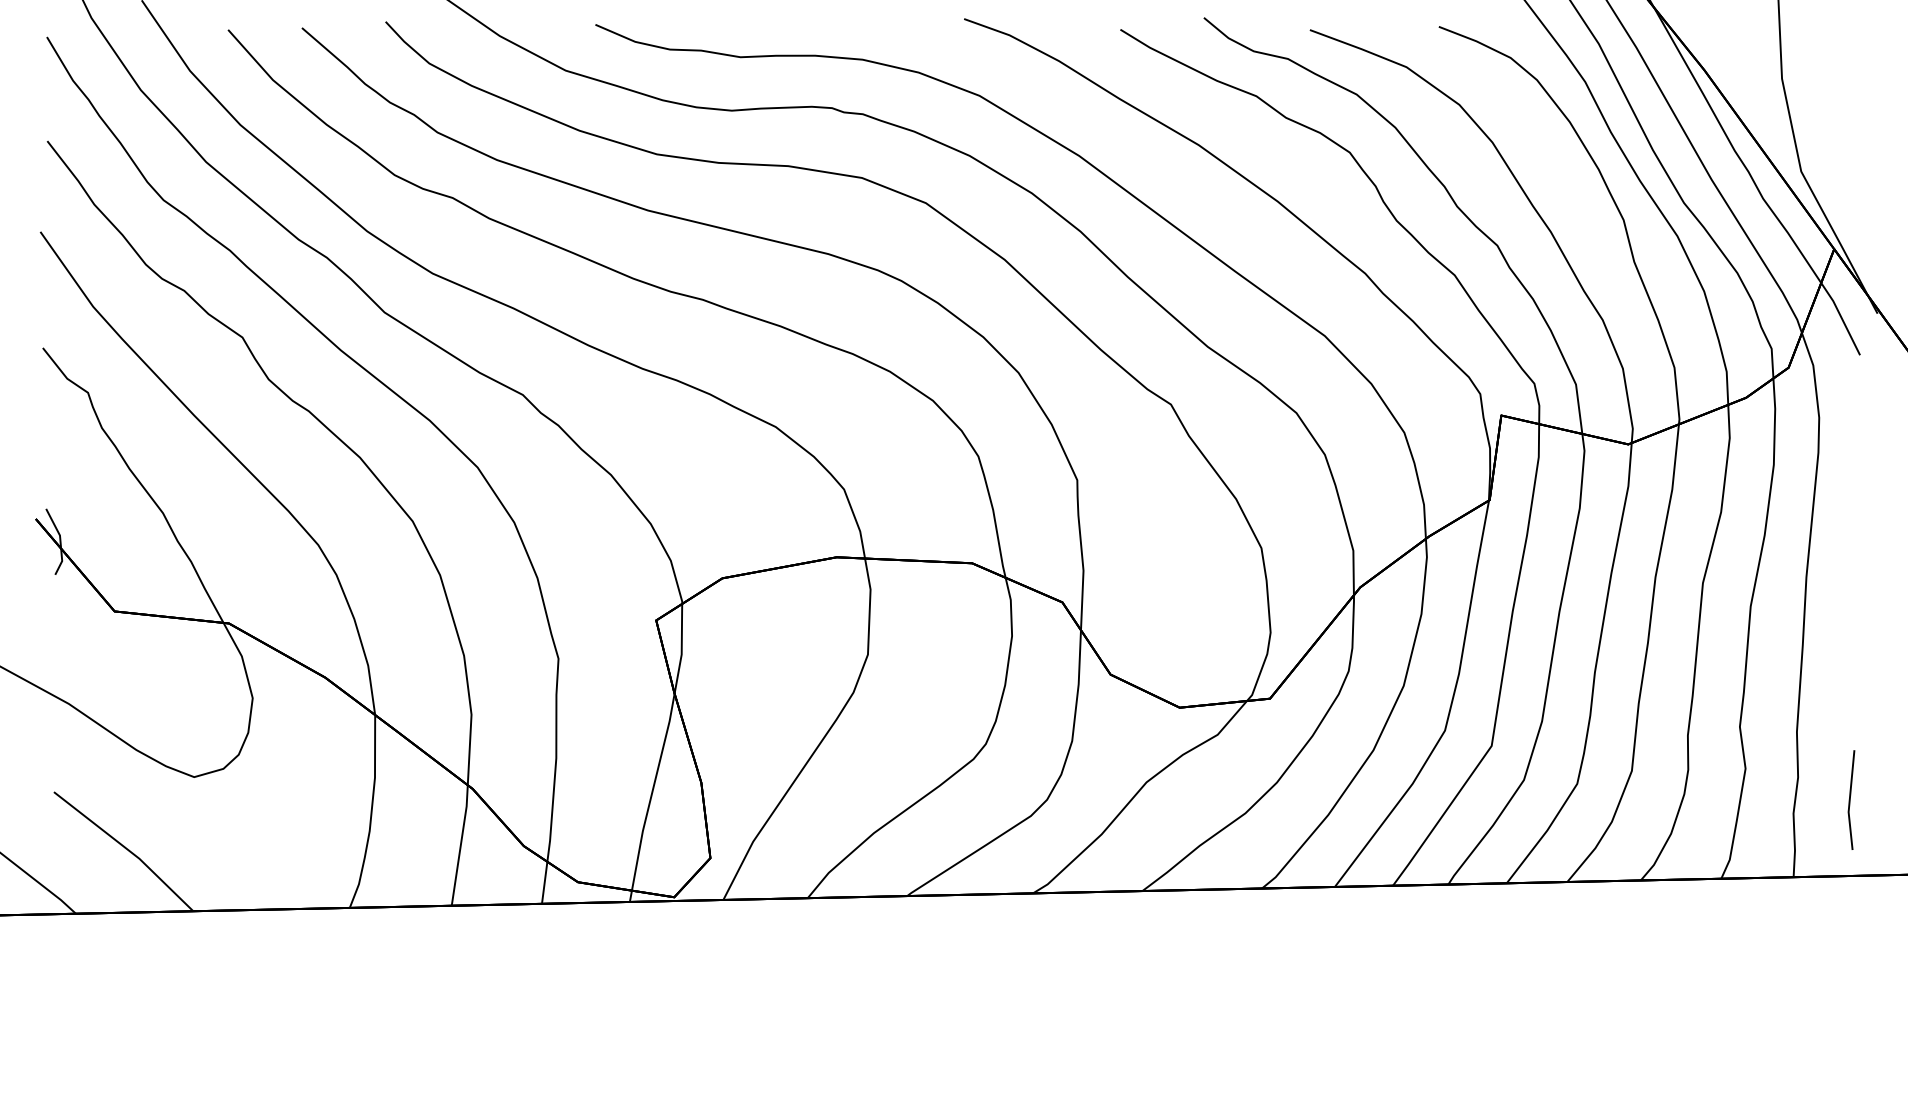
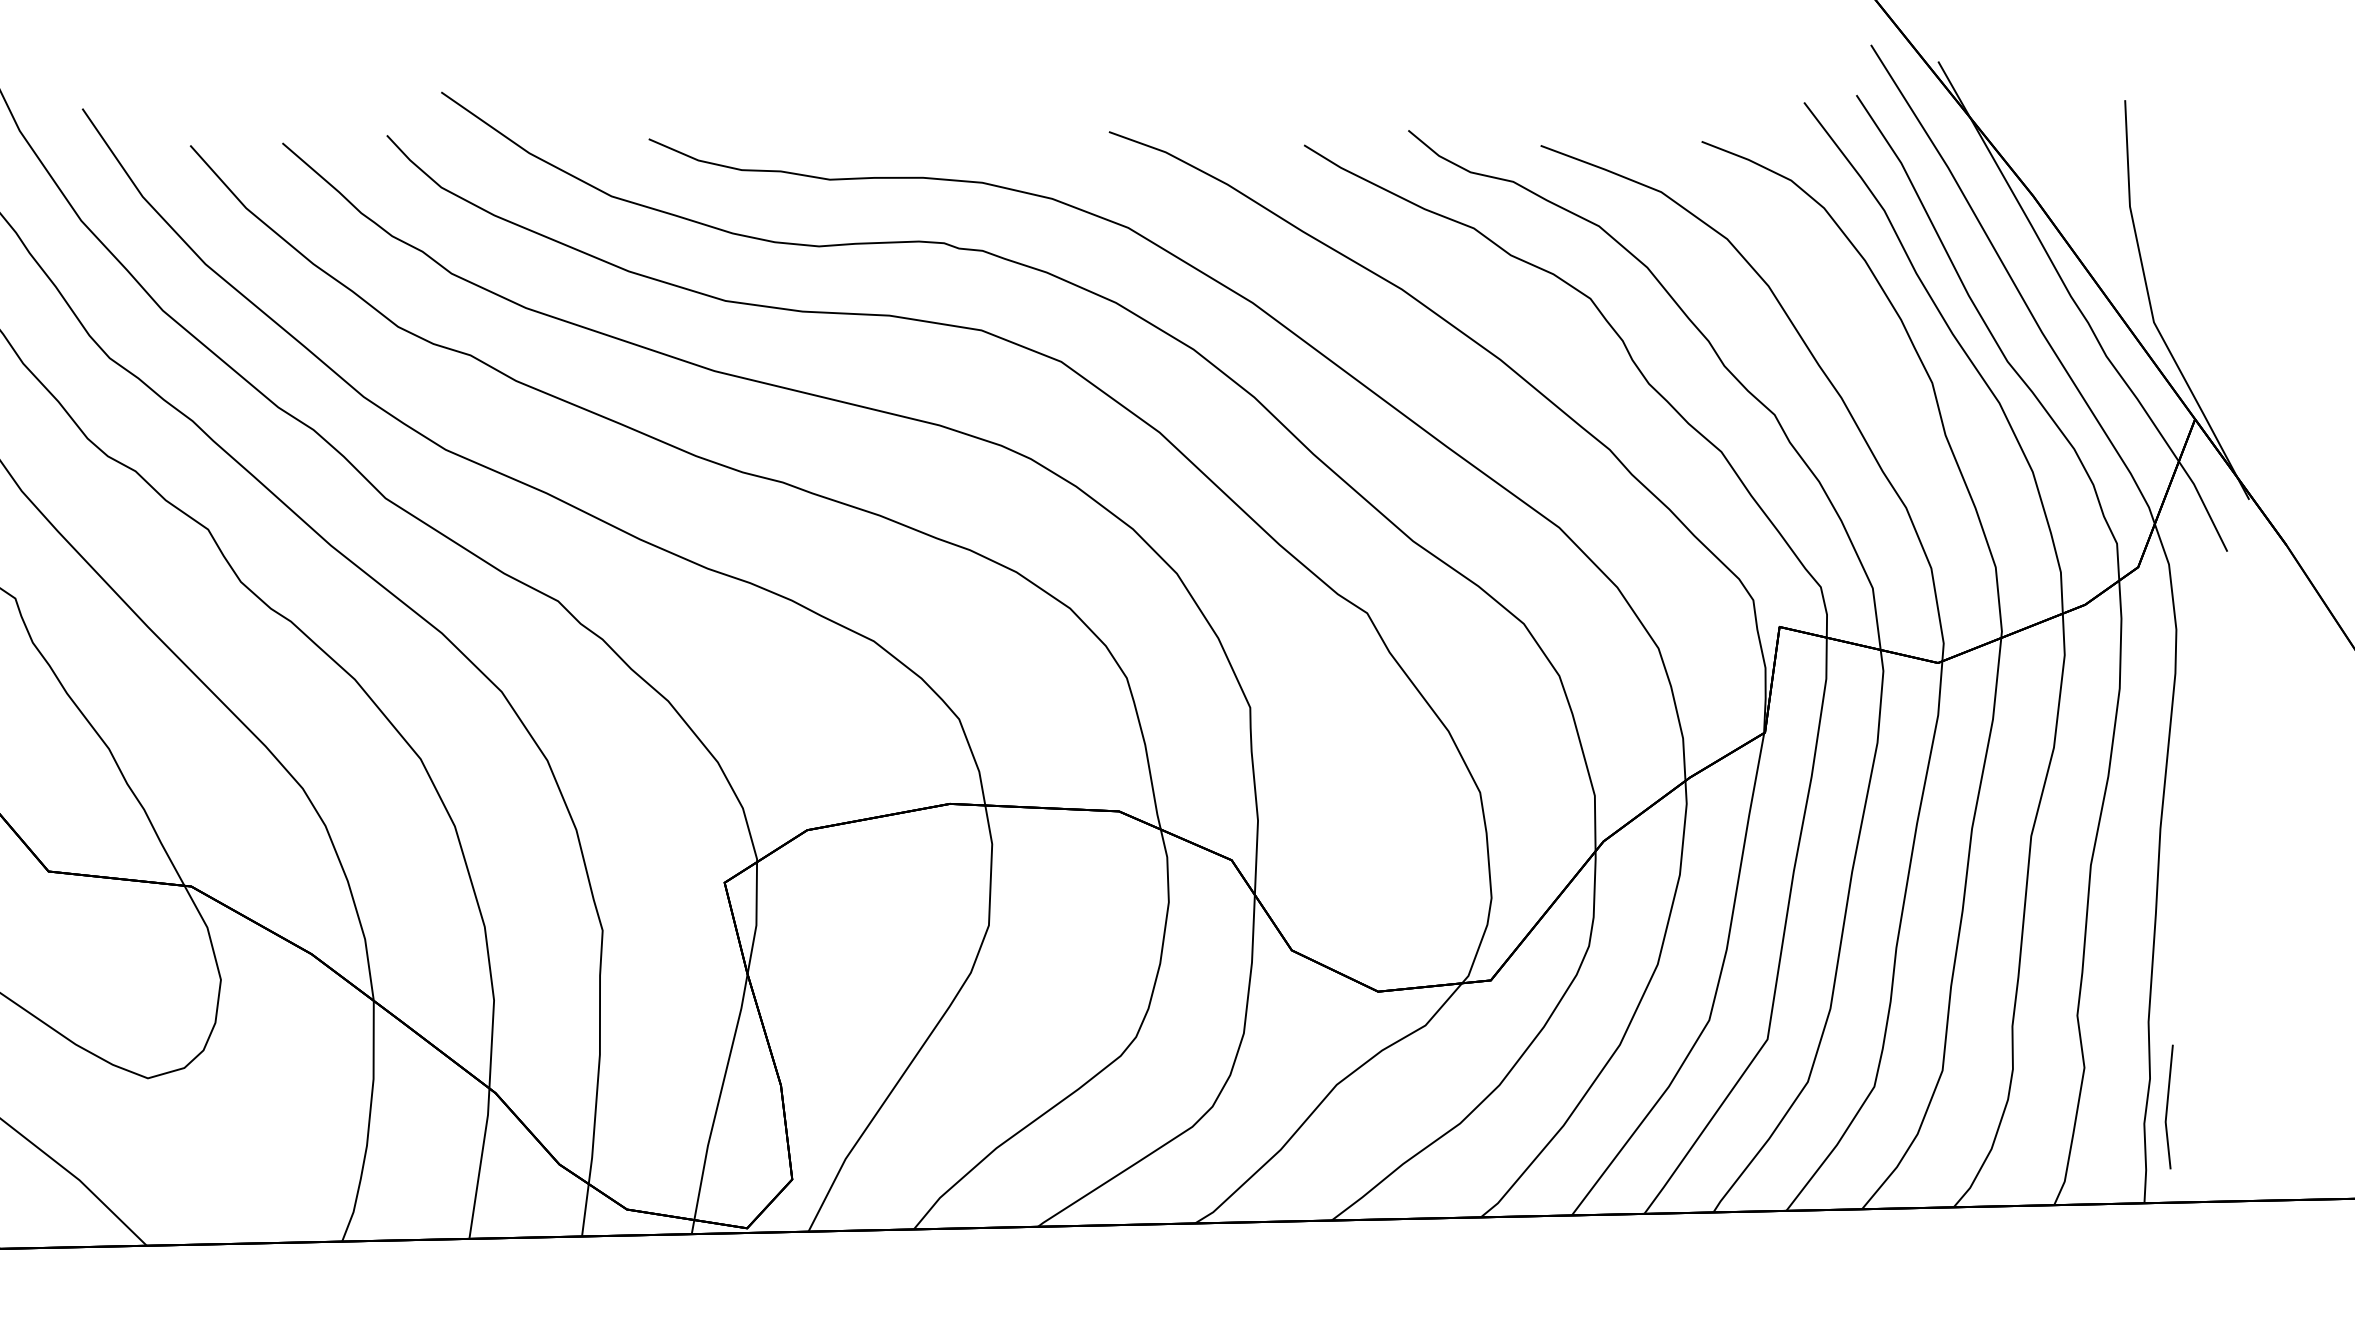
line: (1850, 799) -> (2168, 1106), moved

